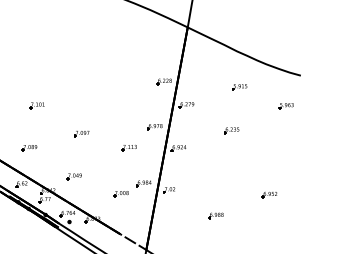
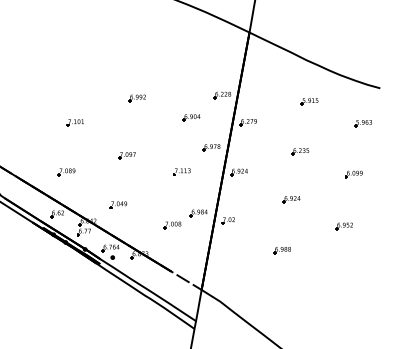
part: (90, 84) -> (136, 98), added
part: (137, 100) -> (191, 117), added
part: (277, 150) -> (353, 174), added
part: (224, 171) -> (291, 199), added

